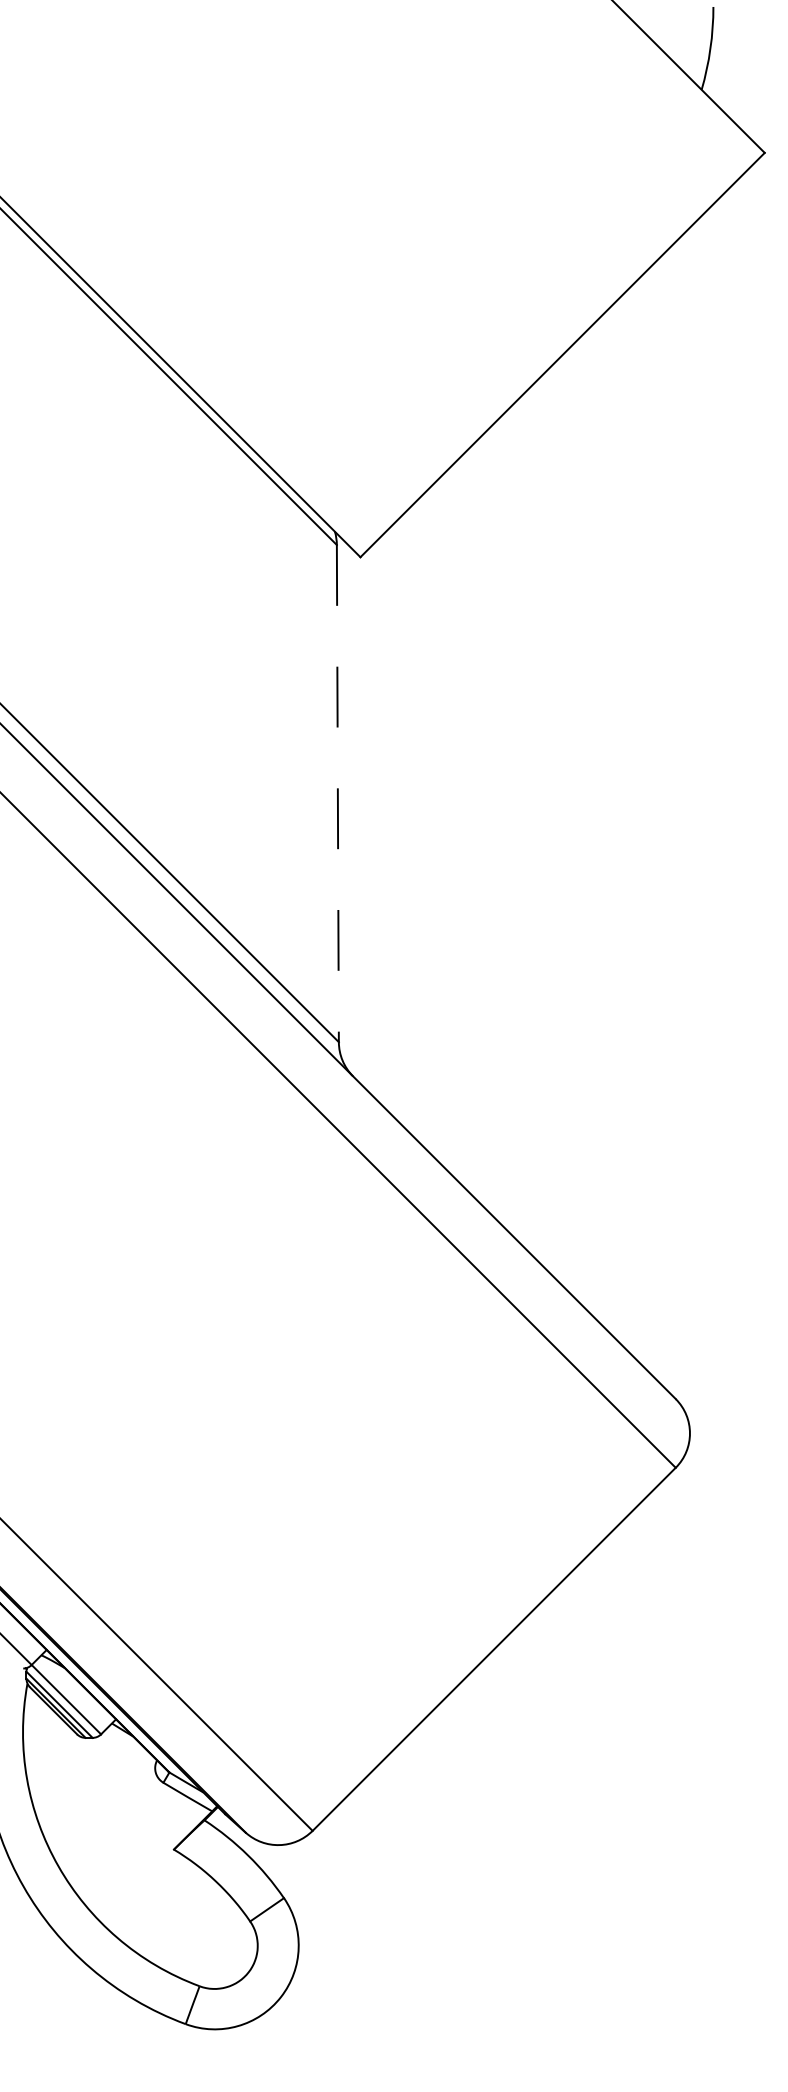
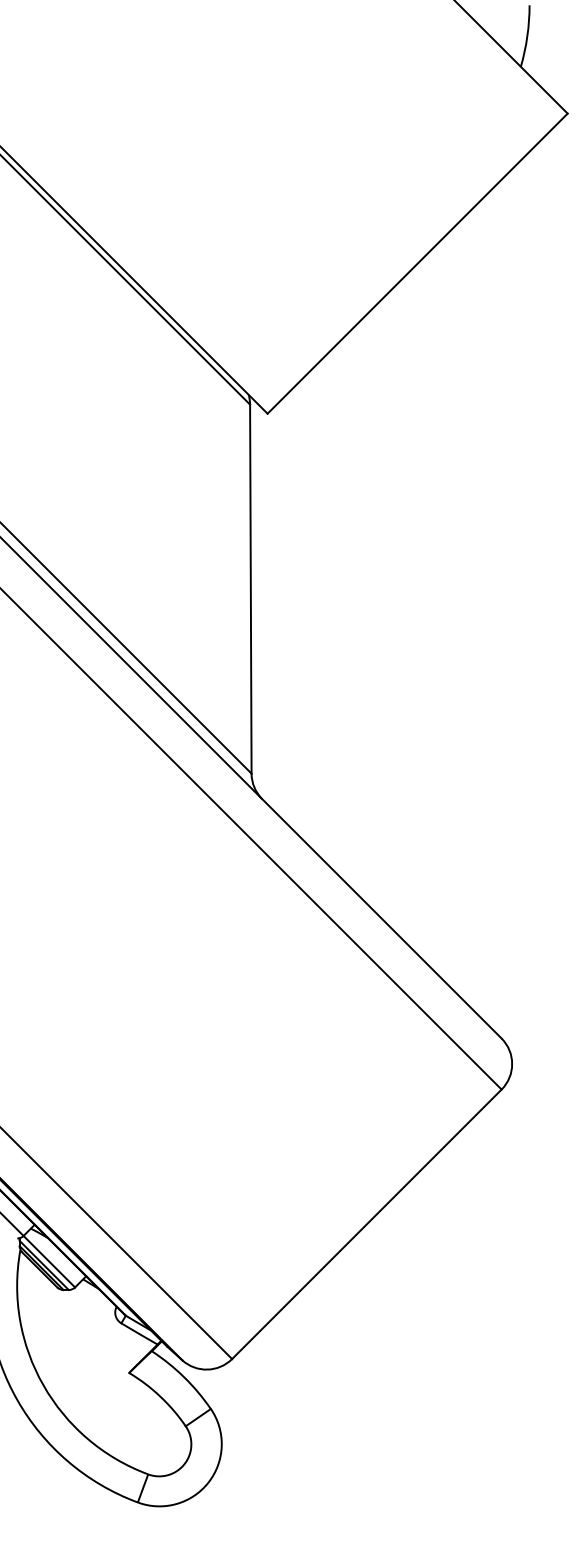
line: (337, 794) -> (250, 589), dashed -> solid

